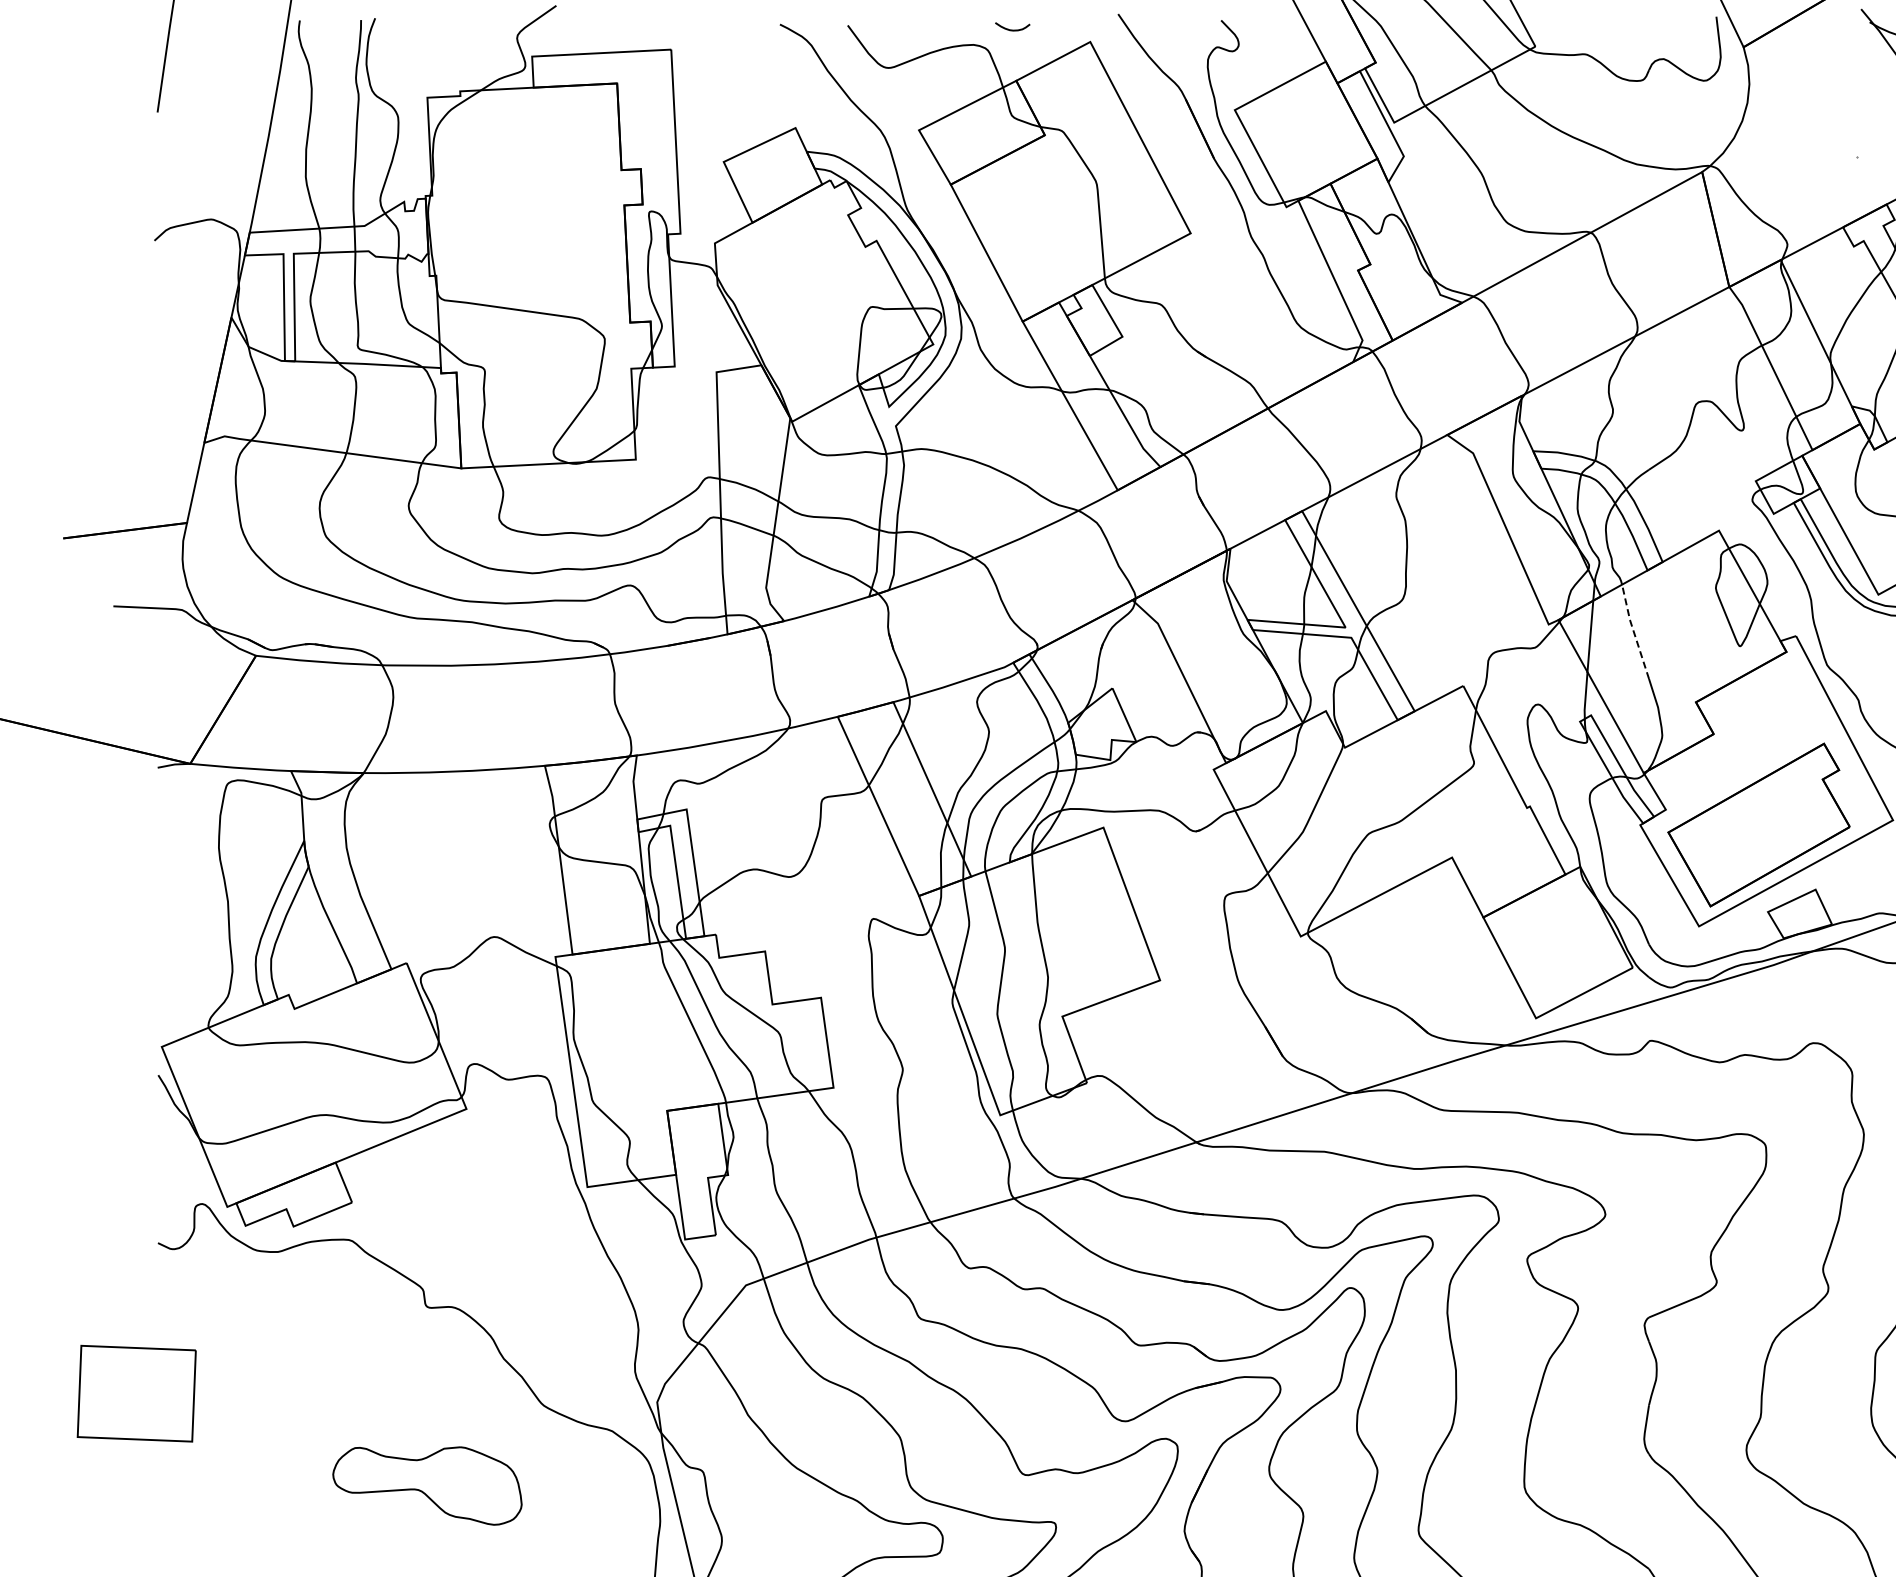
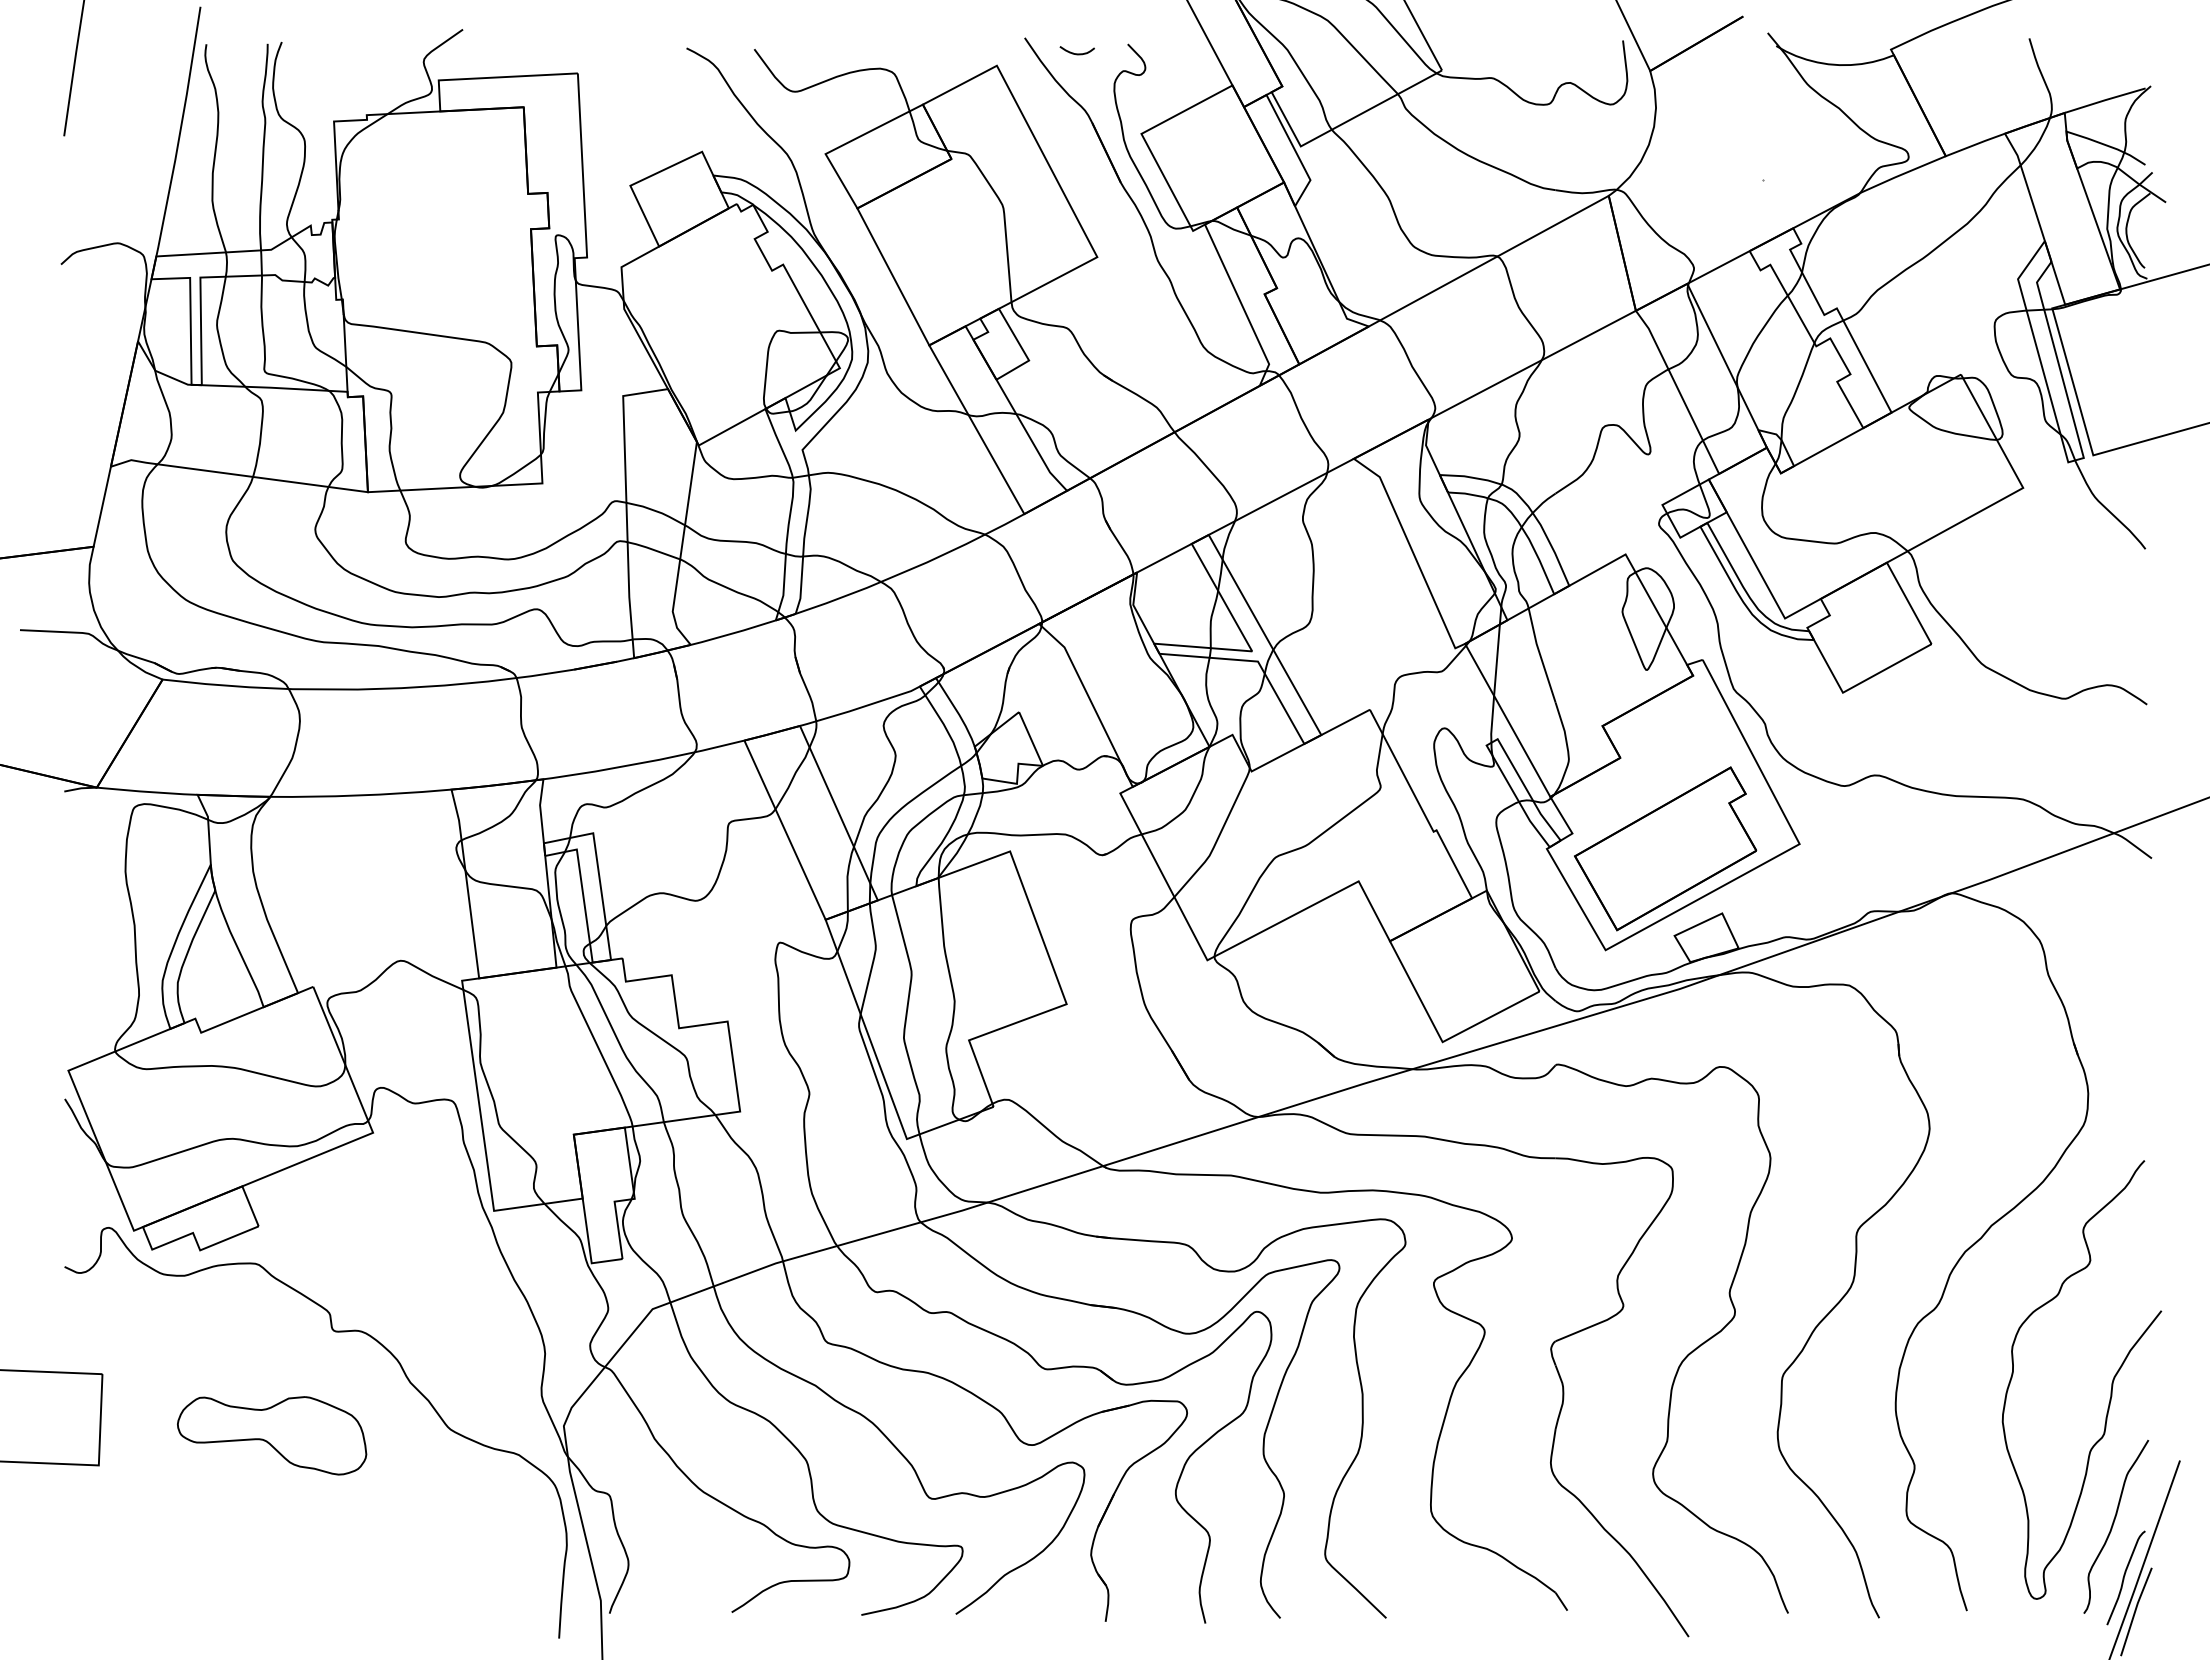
curve: (1011, 29) -> (1076, 53), moved
line: (1633, 631) -> (1540, 655), dashed -> solid
part: (427, 1485) -> (272, 1435), moved

